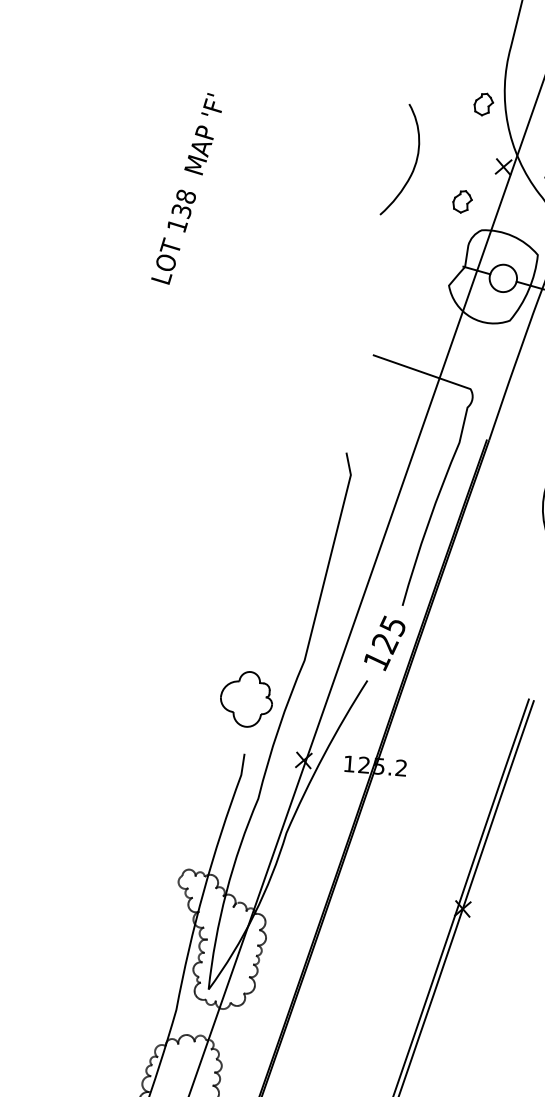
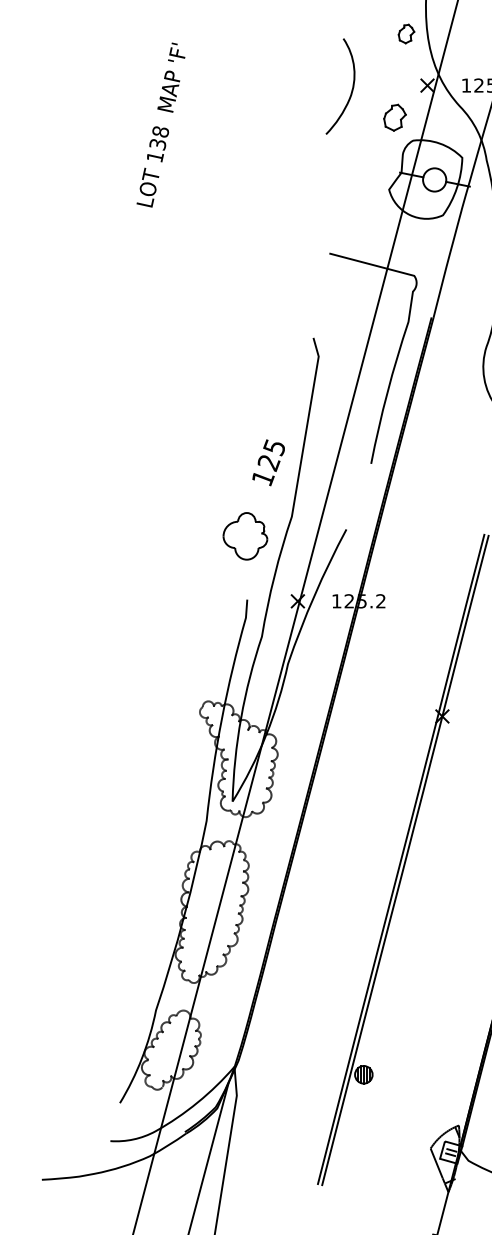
part: (461, 201) -> (394, 117), size x1.4
text: (384, 642) -> (268, 462), moved
part: (246, 699) -> (245, 536), moved

